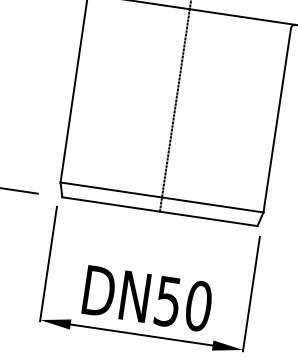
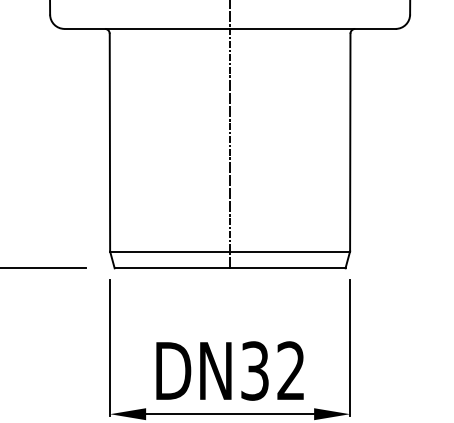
text: (183, 303) -> (273, 370), DN50 -> DN32

